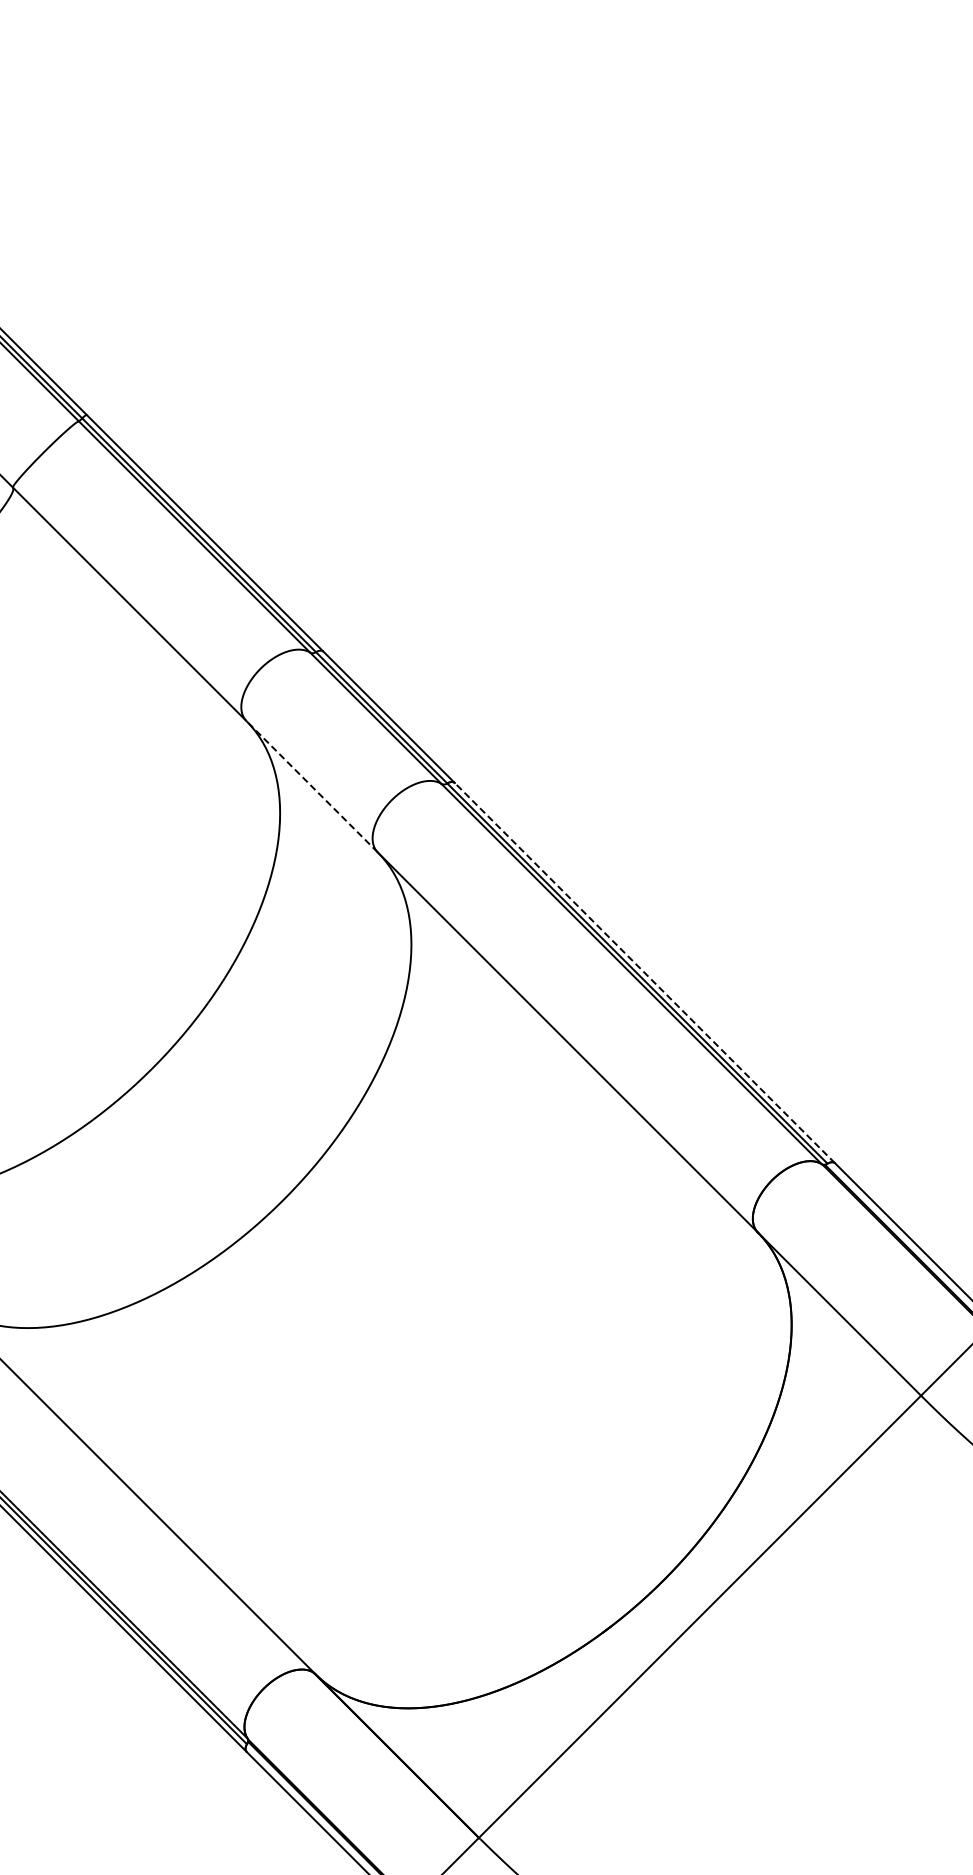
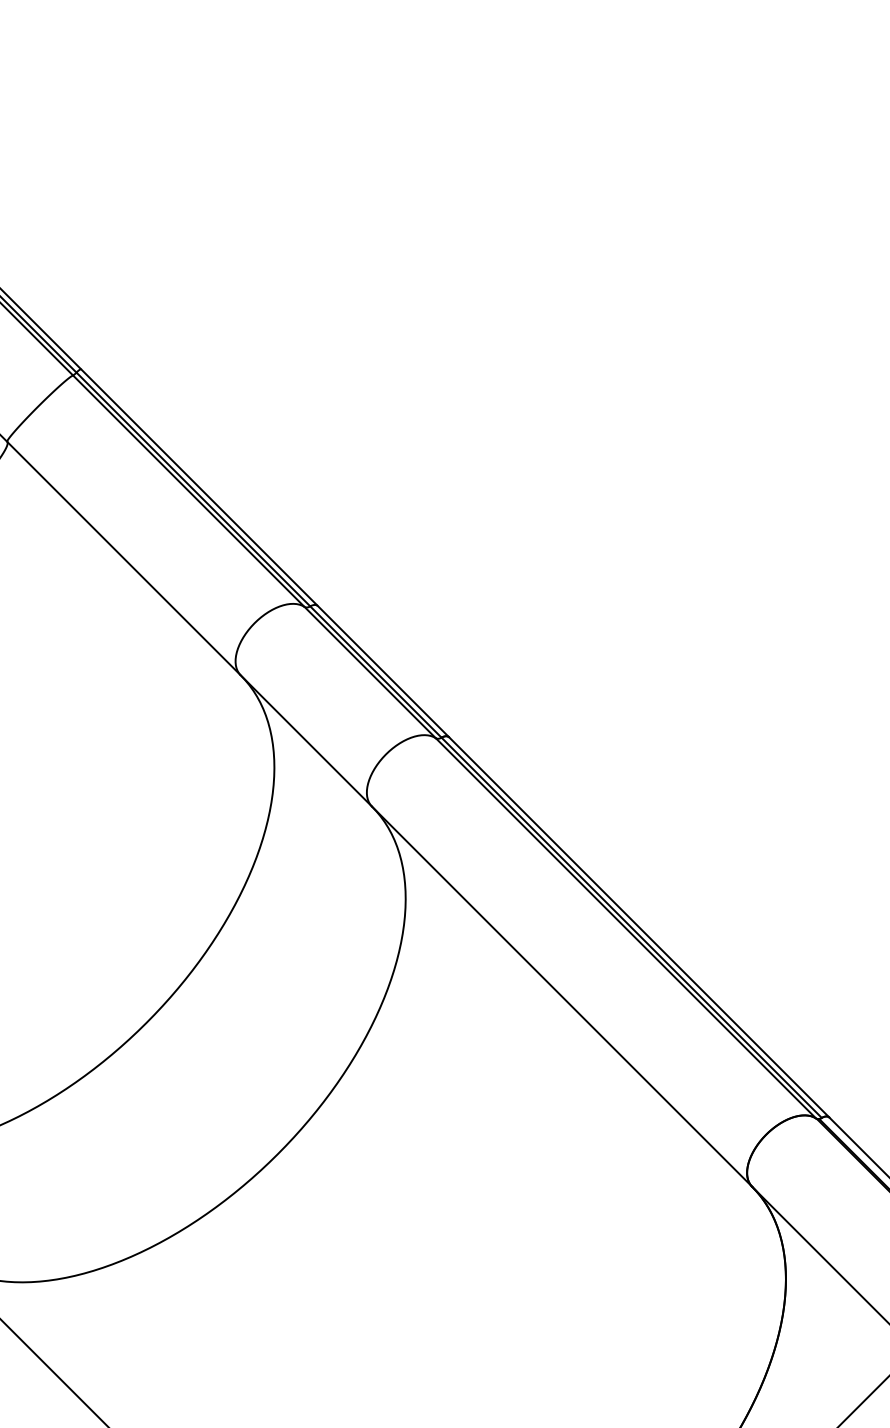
line: (312, 786) -> (306, 740), dashed -> solid
line: (644, 973) -> (638, 927), dashed -> solid

